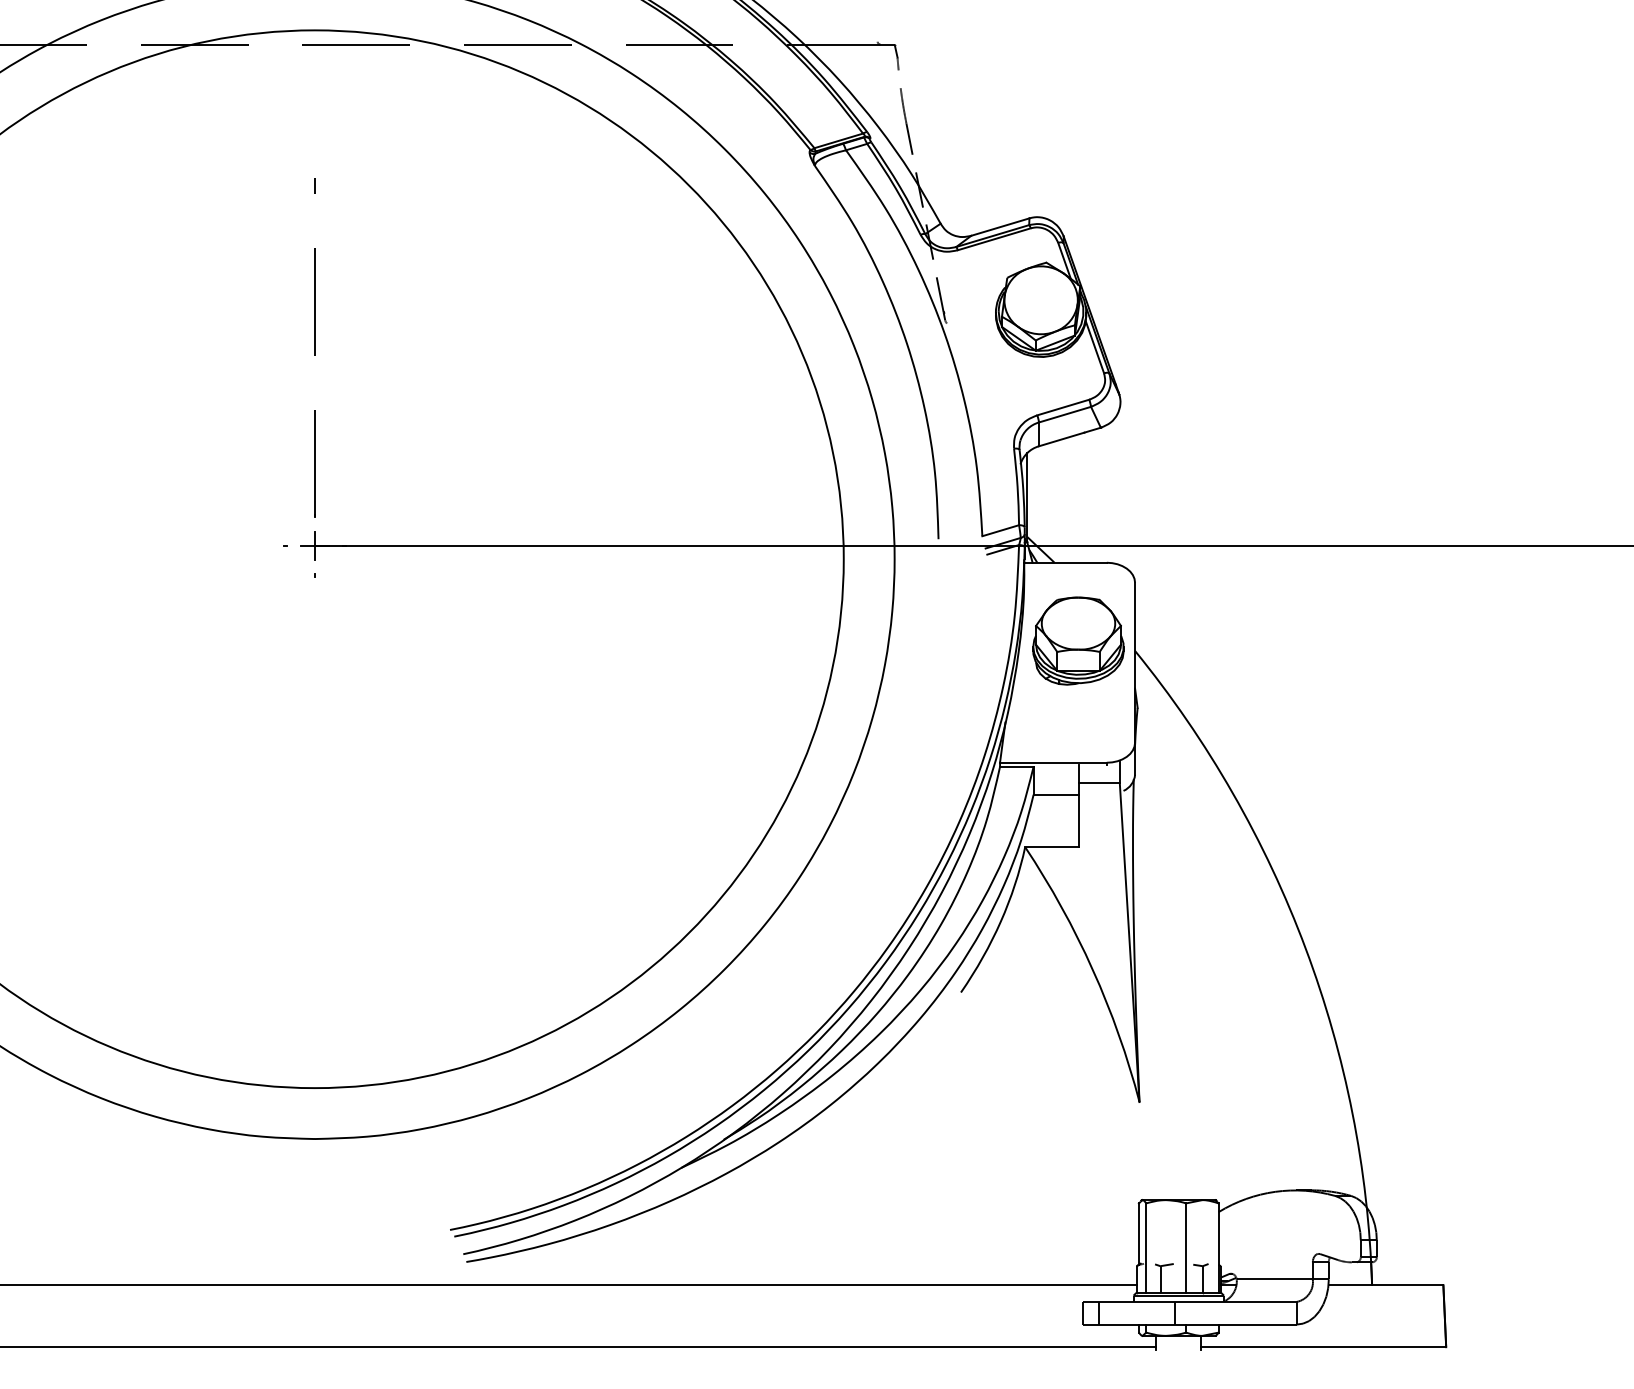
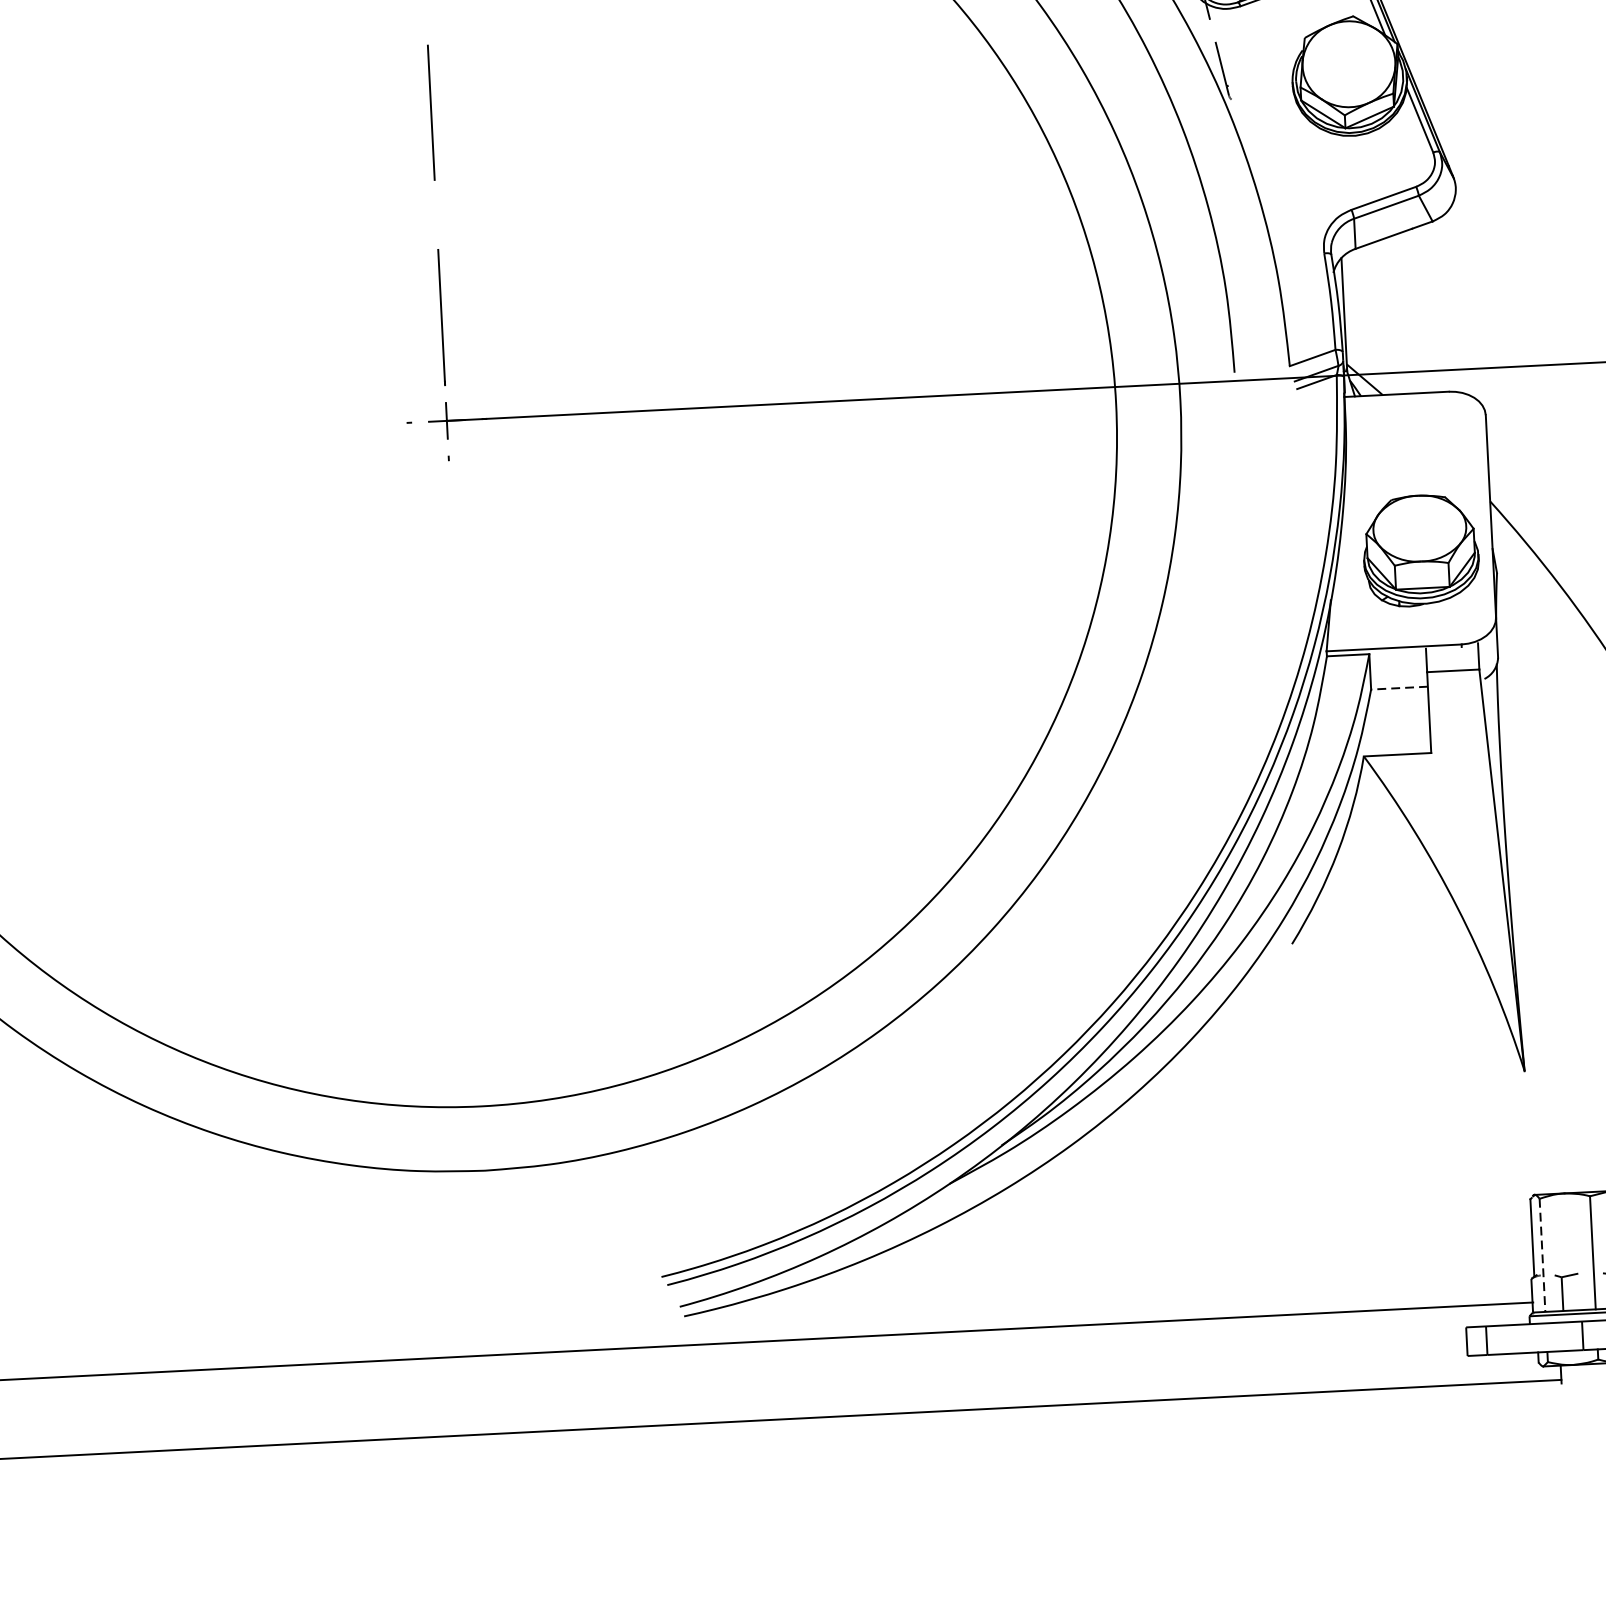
part: (1078, 640) -> (1420, 549), moved
line: (1055, 794) -> (1398, 687), solid -> dashed
line: (1146, 1248) -> (1542, 1255), solid -> dashed

